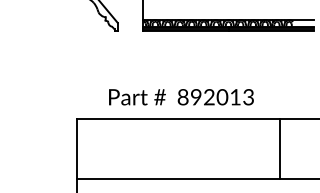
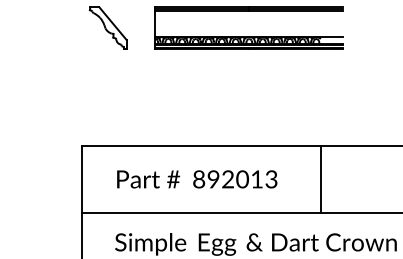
text: (181, 97) -> (197, 179), moved
line: (279, 148) -> (320, 179), moved

